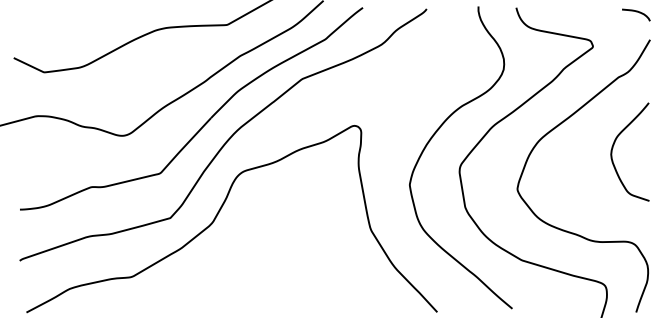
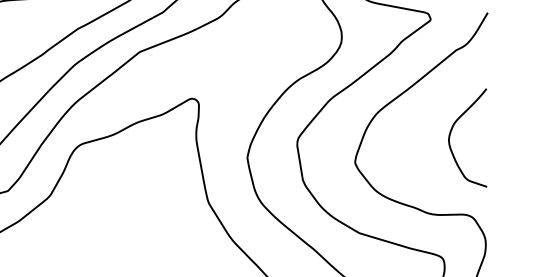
curve: (614, 145) -> (452, 131), moved

